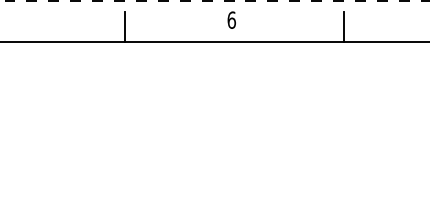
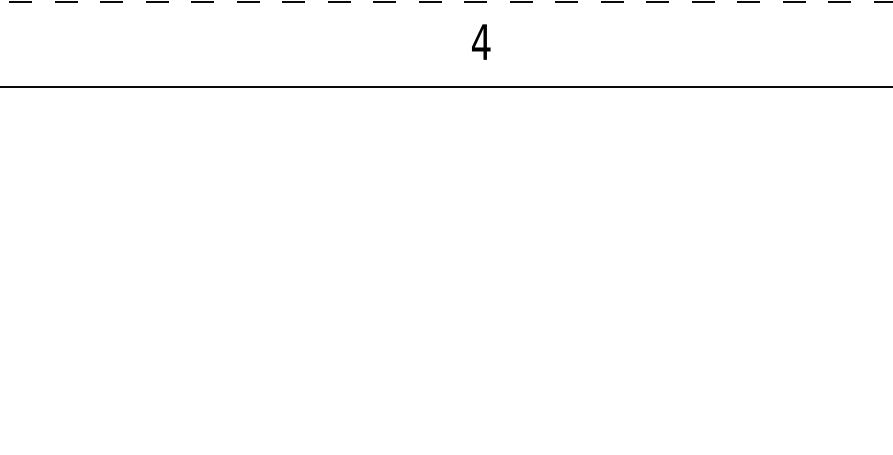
text: (231, 19) -> (480, 40), 6 -> 4
line: (125, 26) -> (260, 55), removed
line: (344, 26) -> (715, 55), removed

